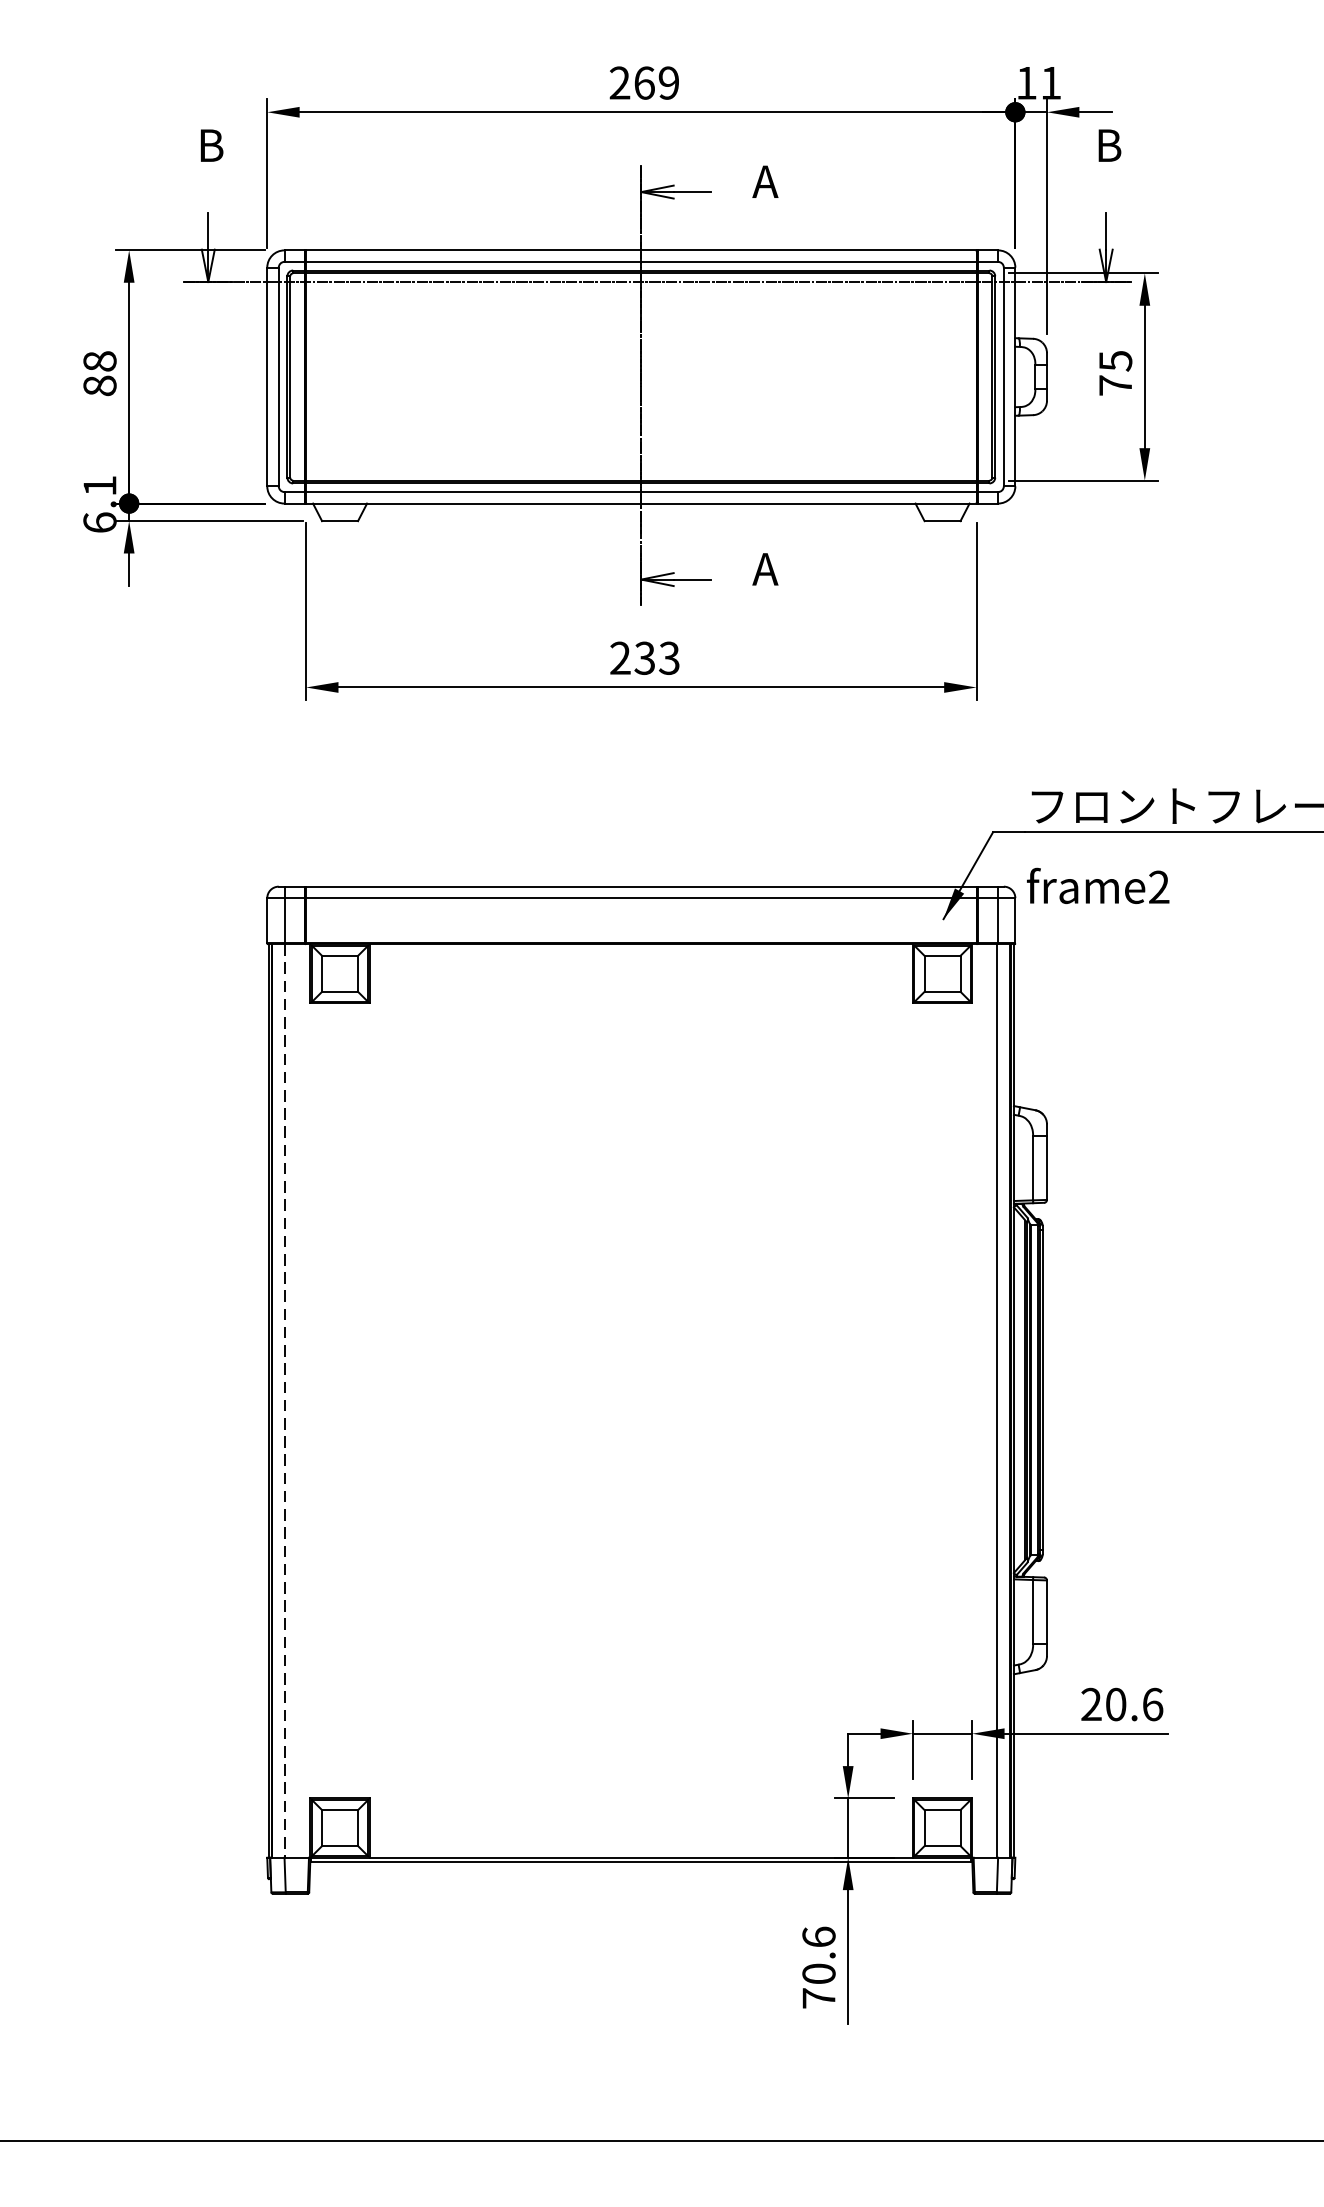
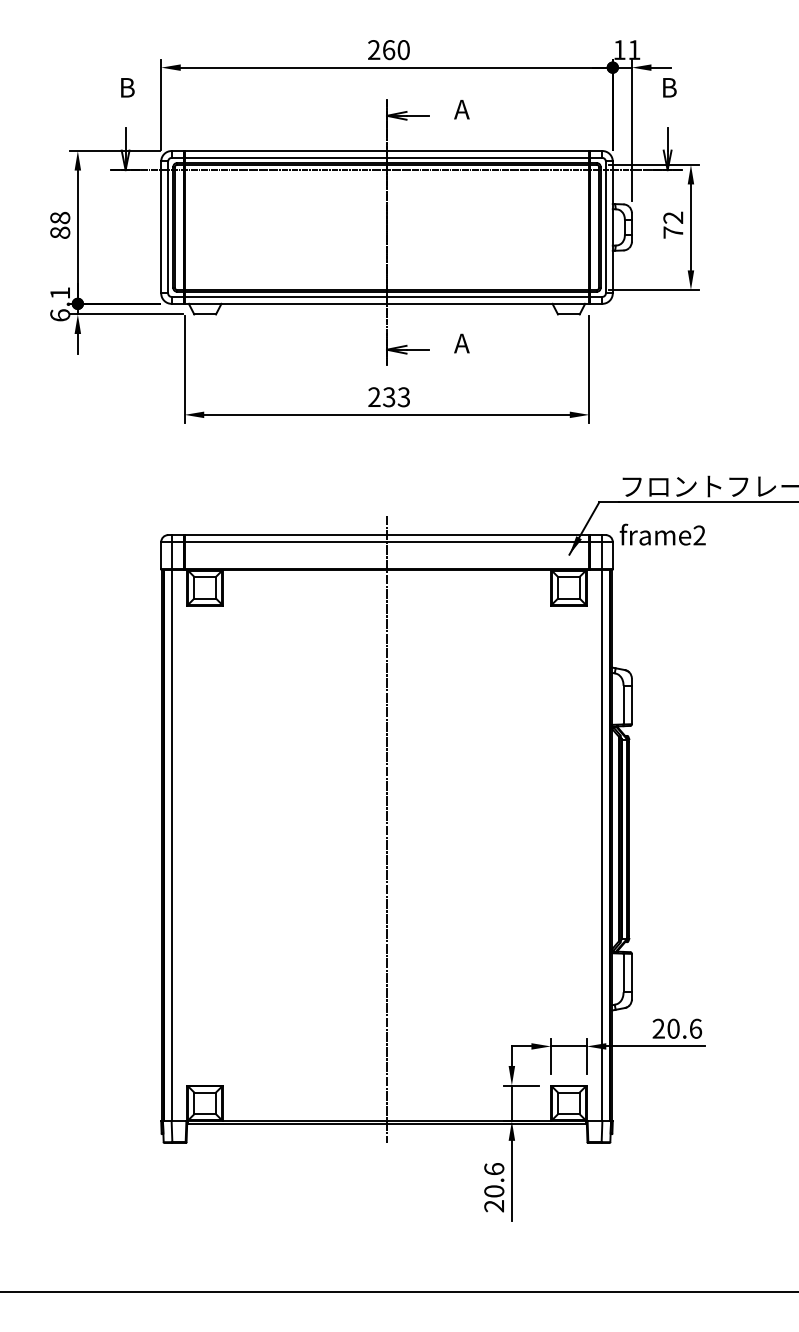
text: (668, 83) -> (403, 50), 269 -> 260
text: (1115, 360) -> (673, 217), 75 -> 72
line: (642, 1374) -> (387, 829), added
line: (285, 1400) -> (172, 845), dashed -> solid
text: (817, 1998) -> (493, 1206), 70.6 -> 20.6

